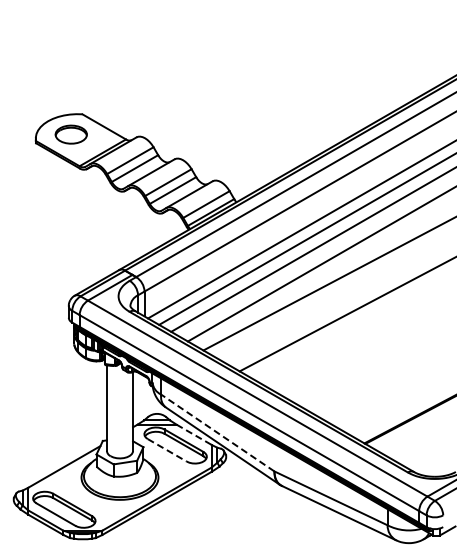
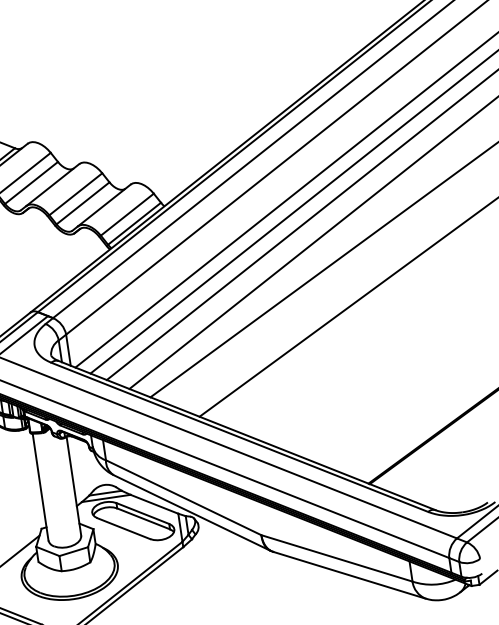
line: (217, 432) -> (183, 497), dashed -> solid
line: (194, 435) -> (154, 505), dashed -> solid
line: (167, 450) -> (124, 528), dashed -> solid

